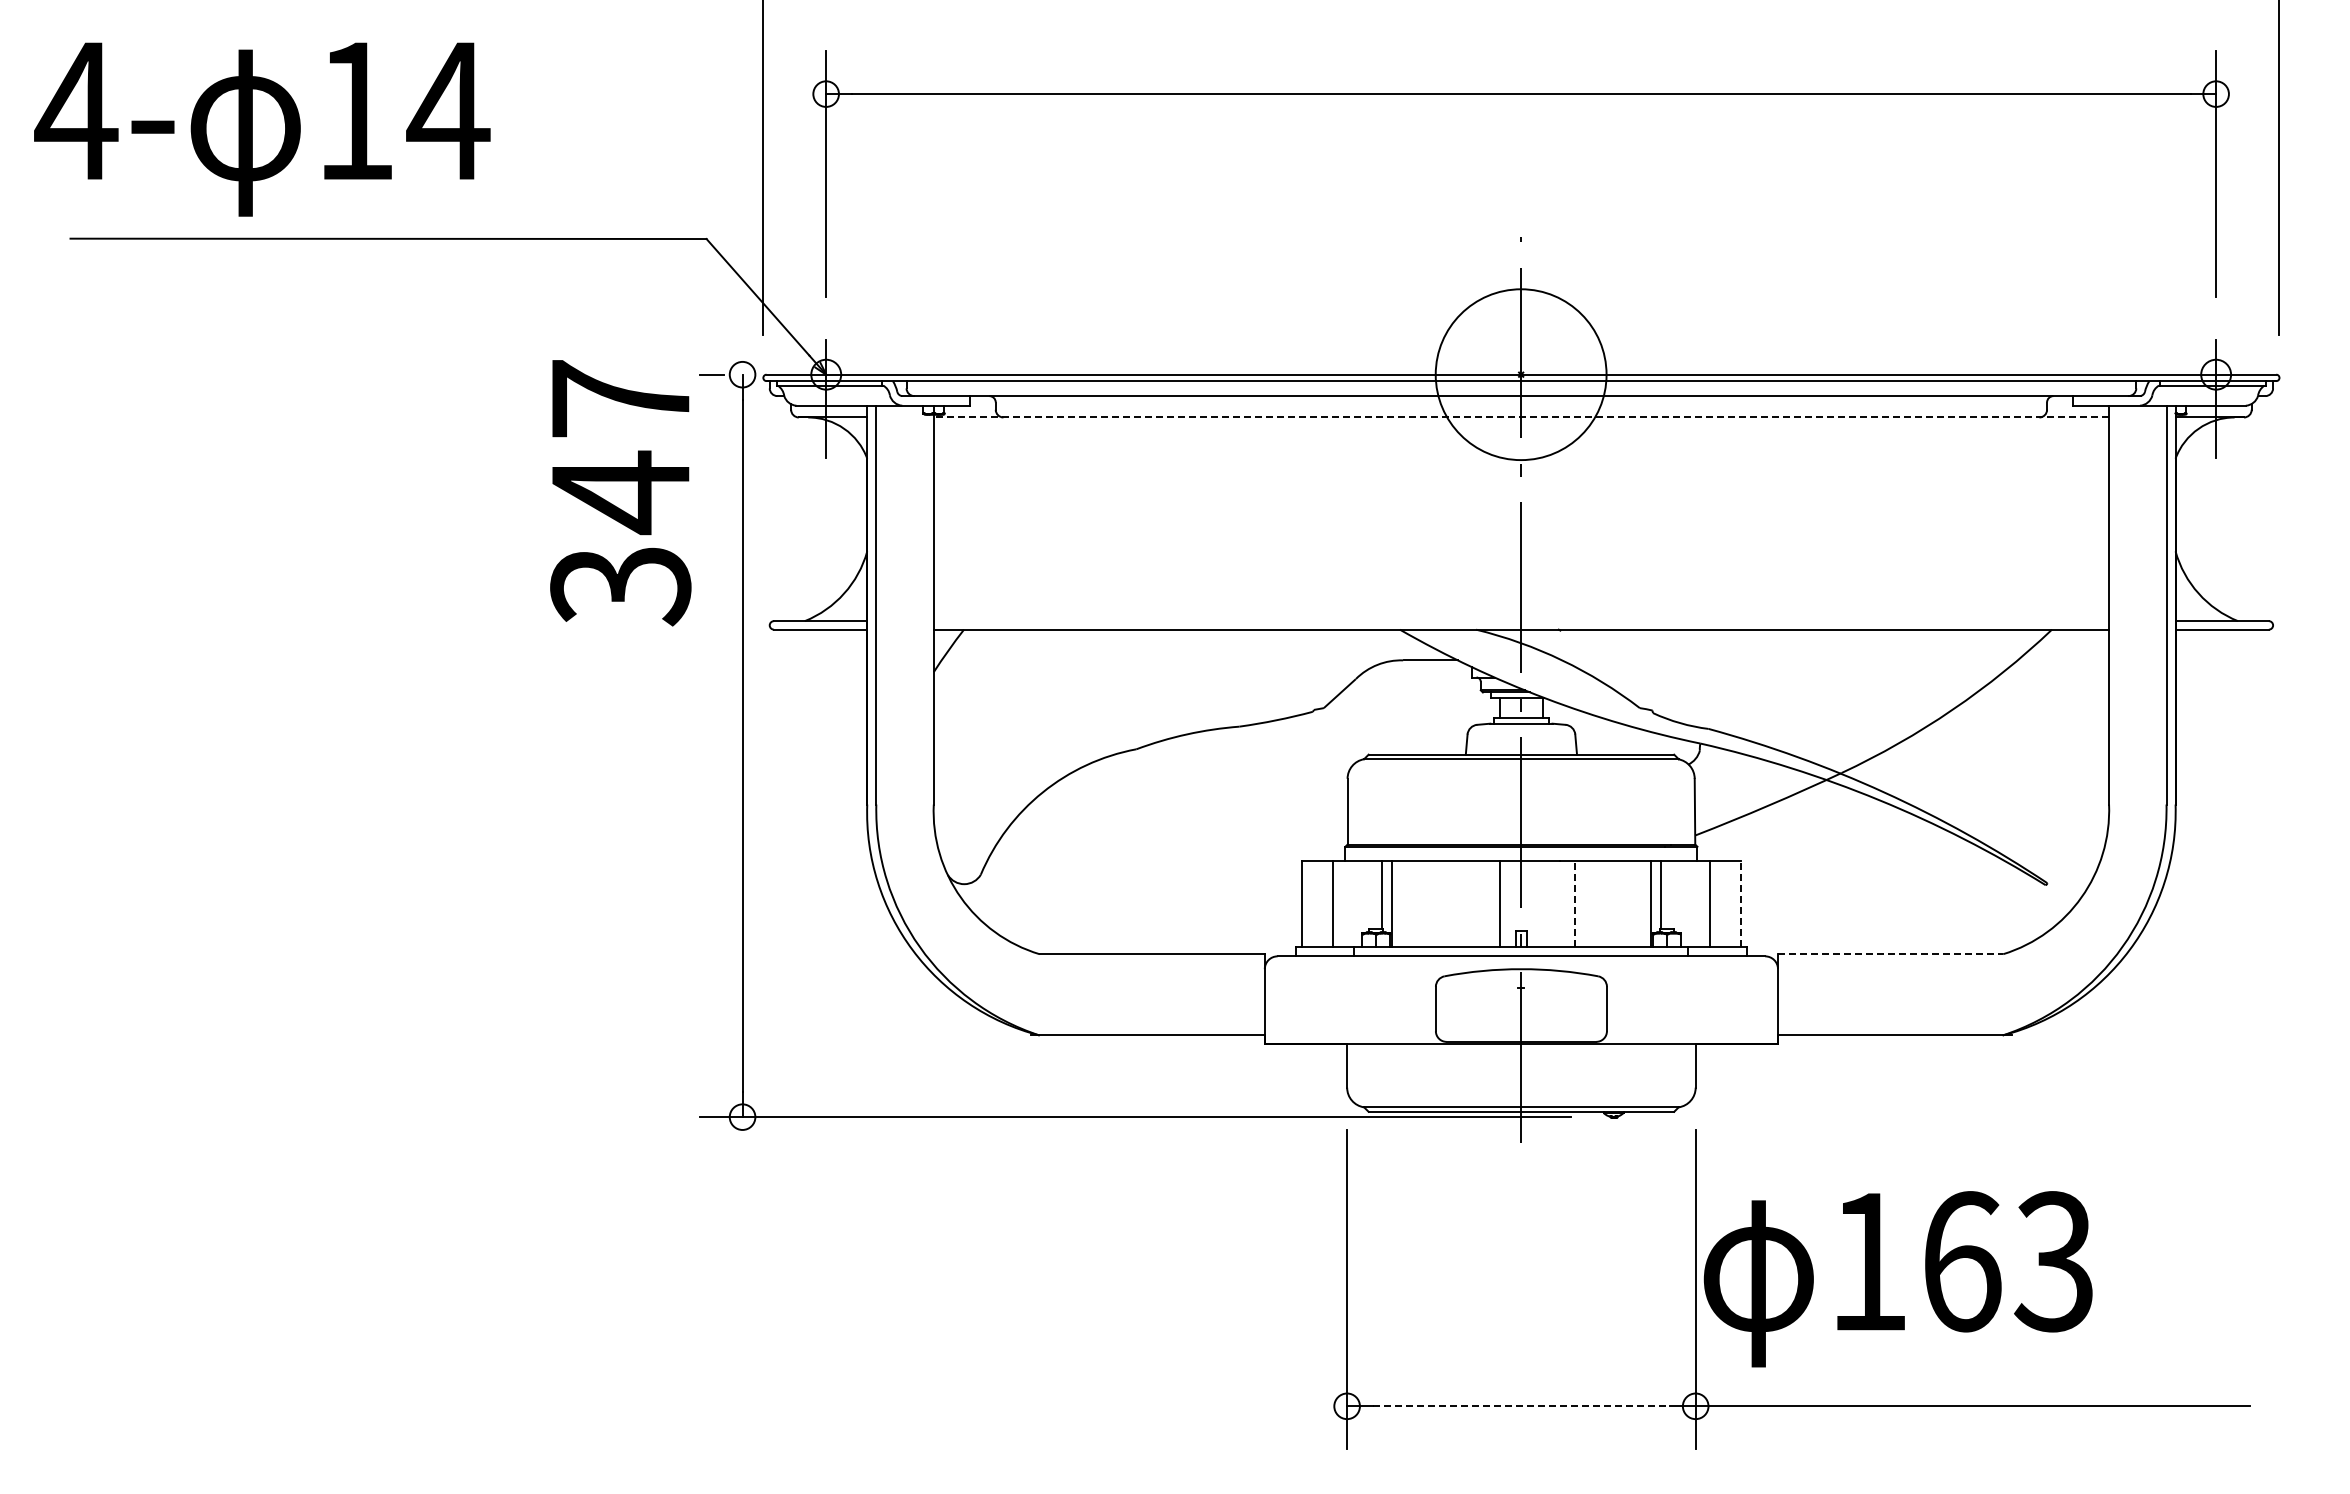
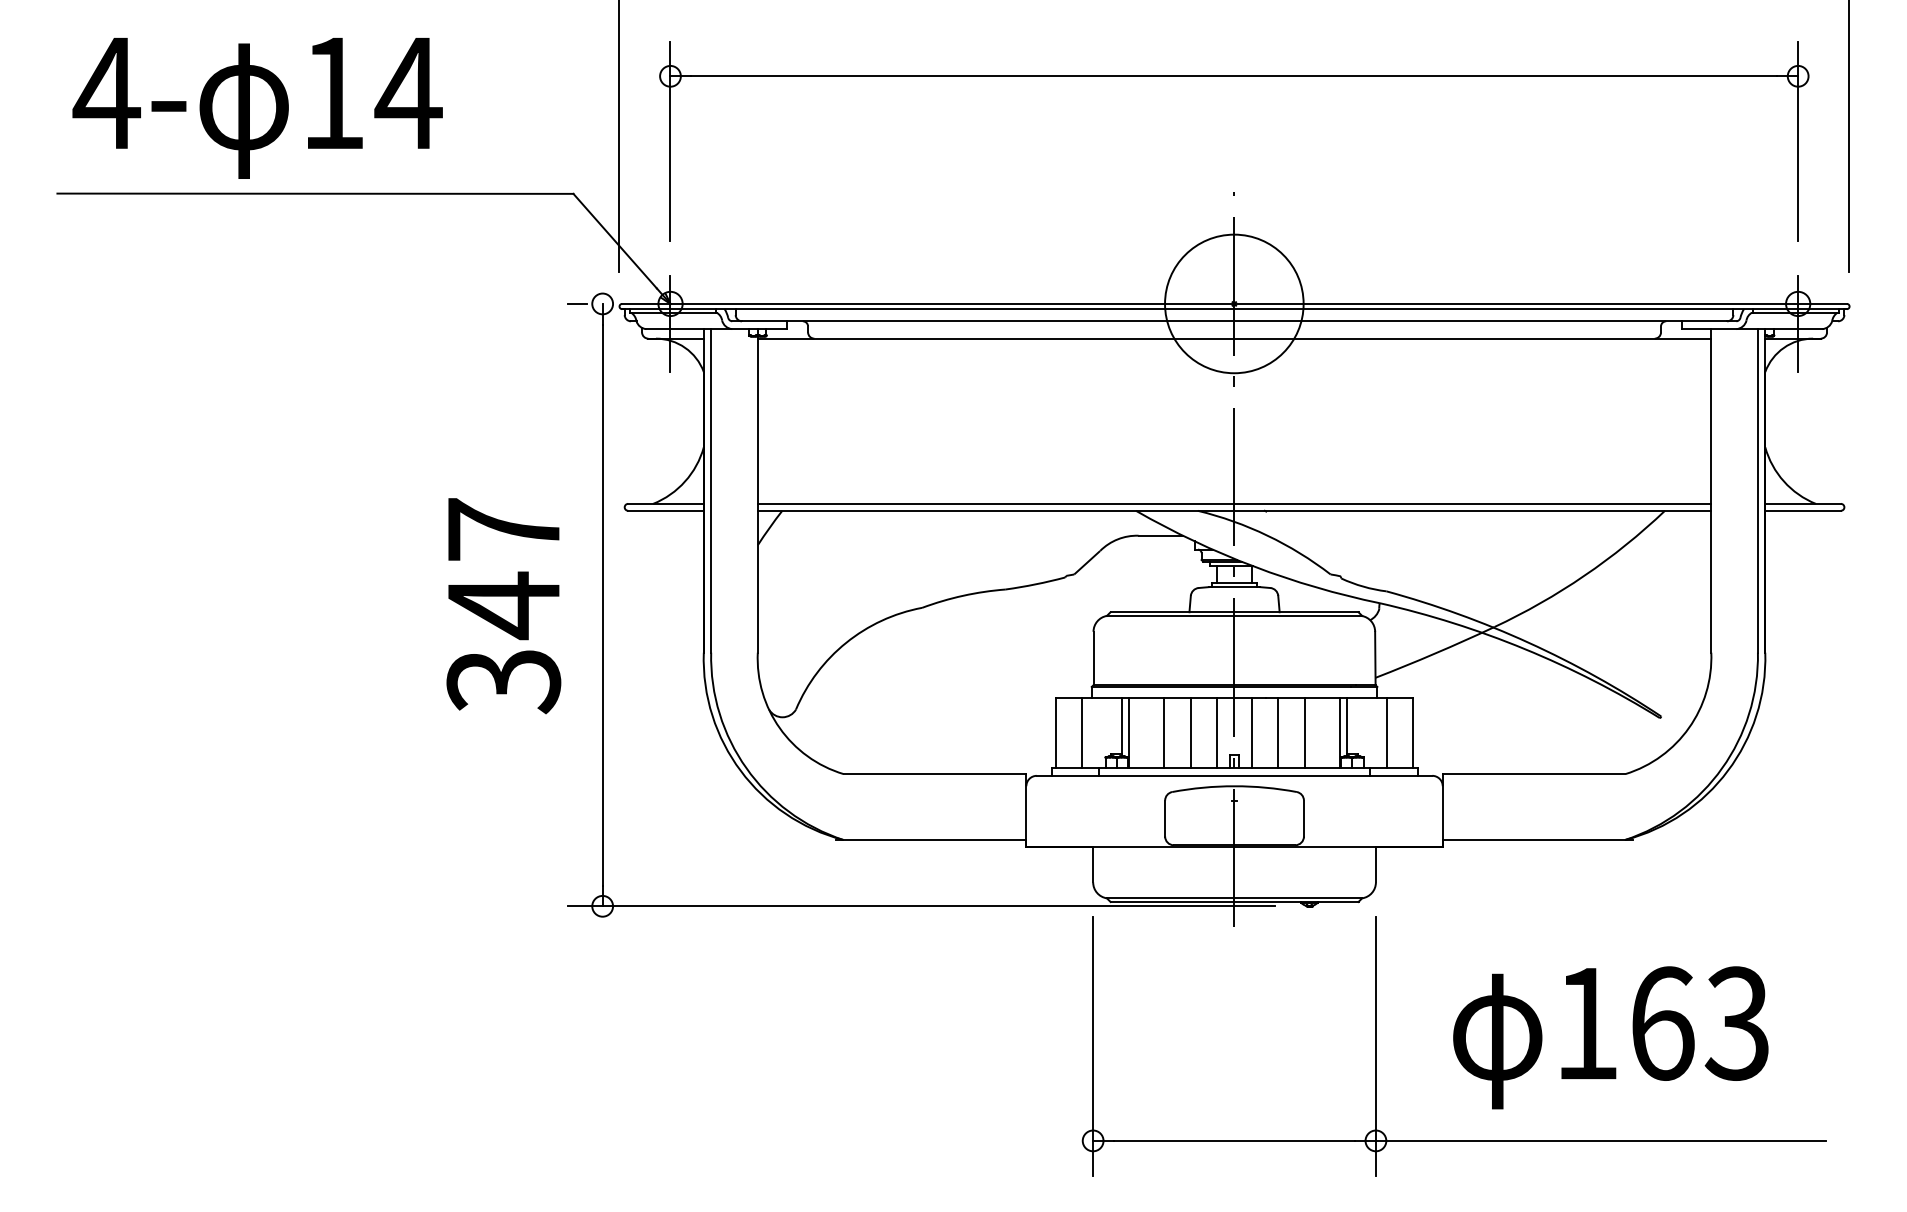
text: (262, 129) -> (257, 108), moved
line: (1521, 417) -> (1234, 338), dashed -> solid
text: (620, 493) -> (503, 606), moved
line: (1521, 621) -> (1234, 504), added
line: (1434, 903) -> (1164, 732), added
line: (1467, 903) -> (1190, 732), added
line: (1543, 903) -> (1252, 732), added
line: (1575, 903) -> (1278, 732), dashed -> solid
line: (1608, 903) -> (1305, 732), added
line: (1741, 903) -> (1413, 732), dashed -> solid
line: (1890, 954) -> (1533, 774), dashed -> solid
text: (1897, 1279) -> (1610, 1038), moved
line: (1521, 1406) -> (1234, 1141), dashed -> solid

